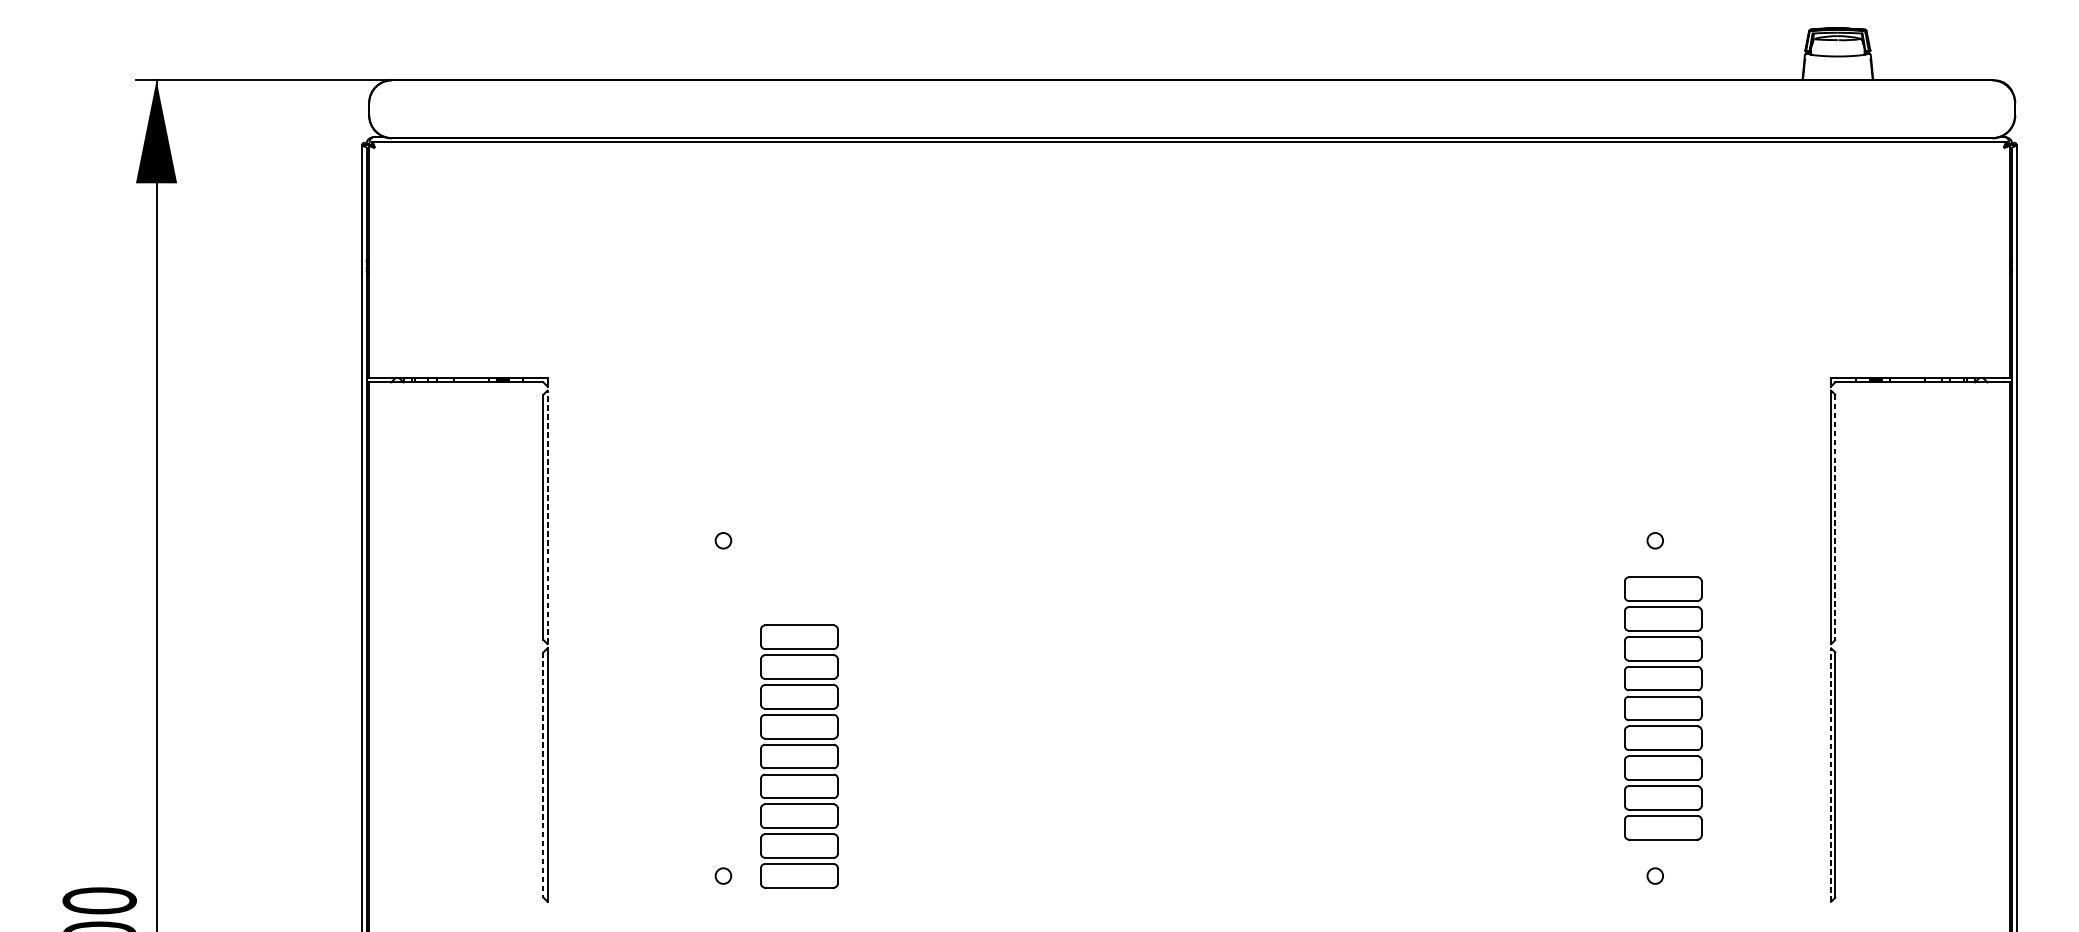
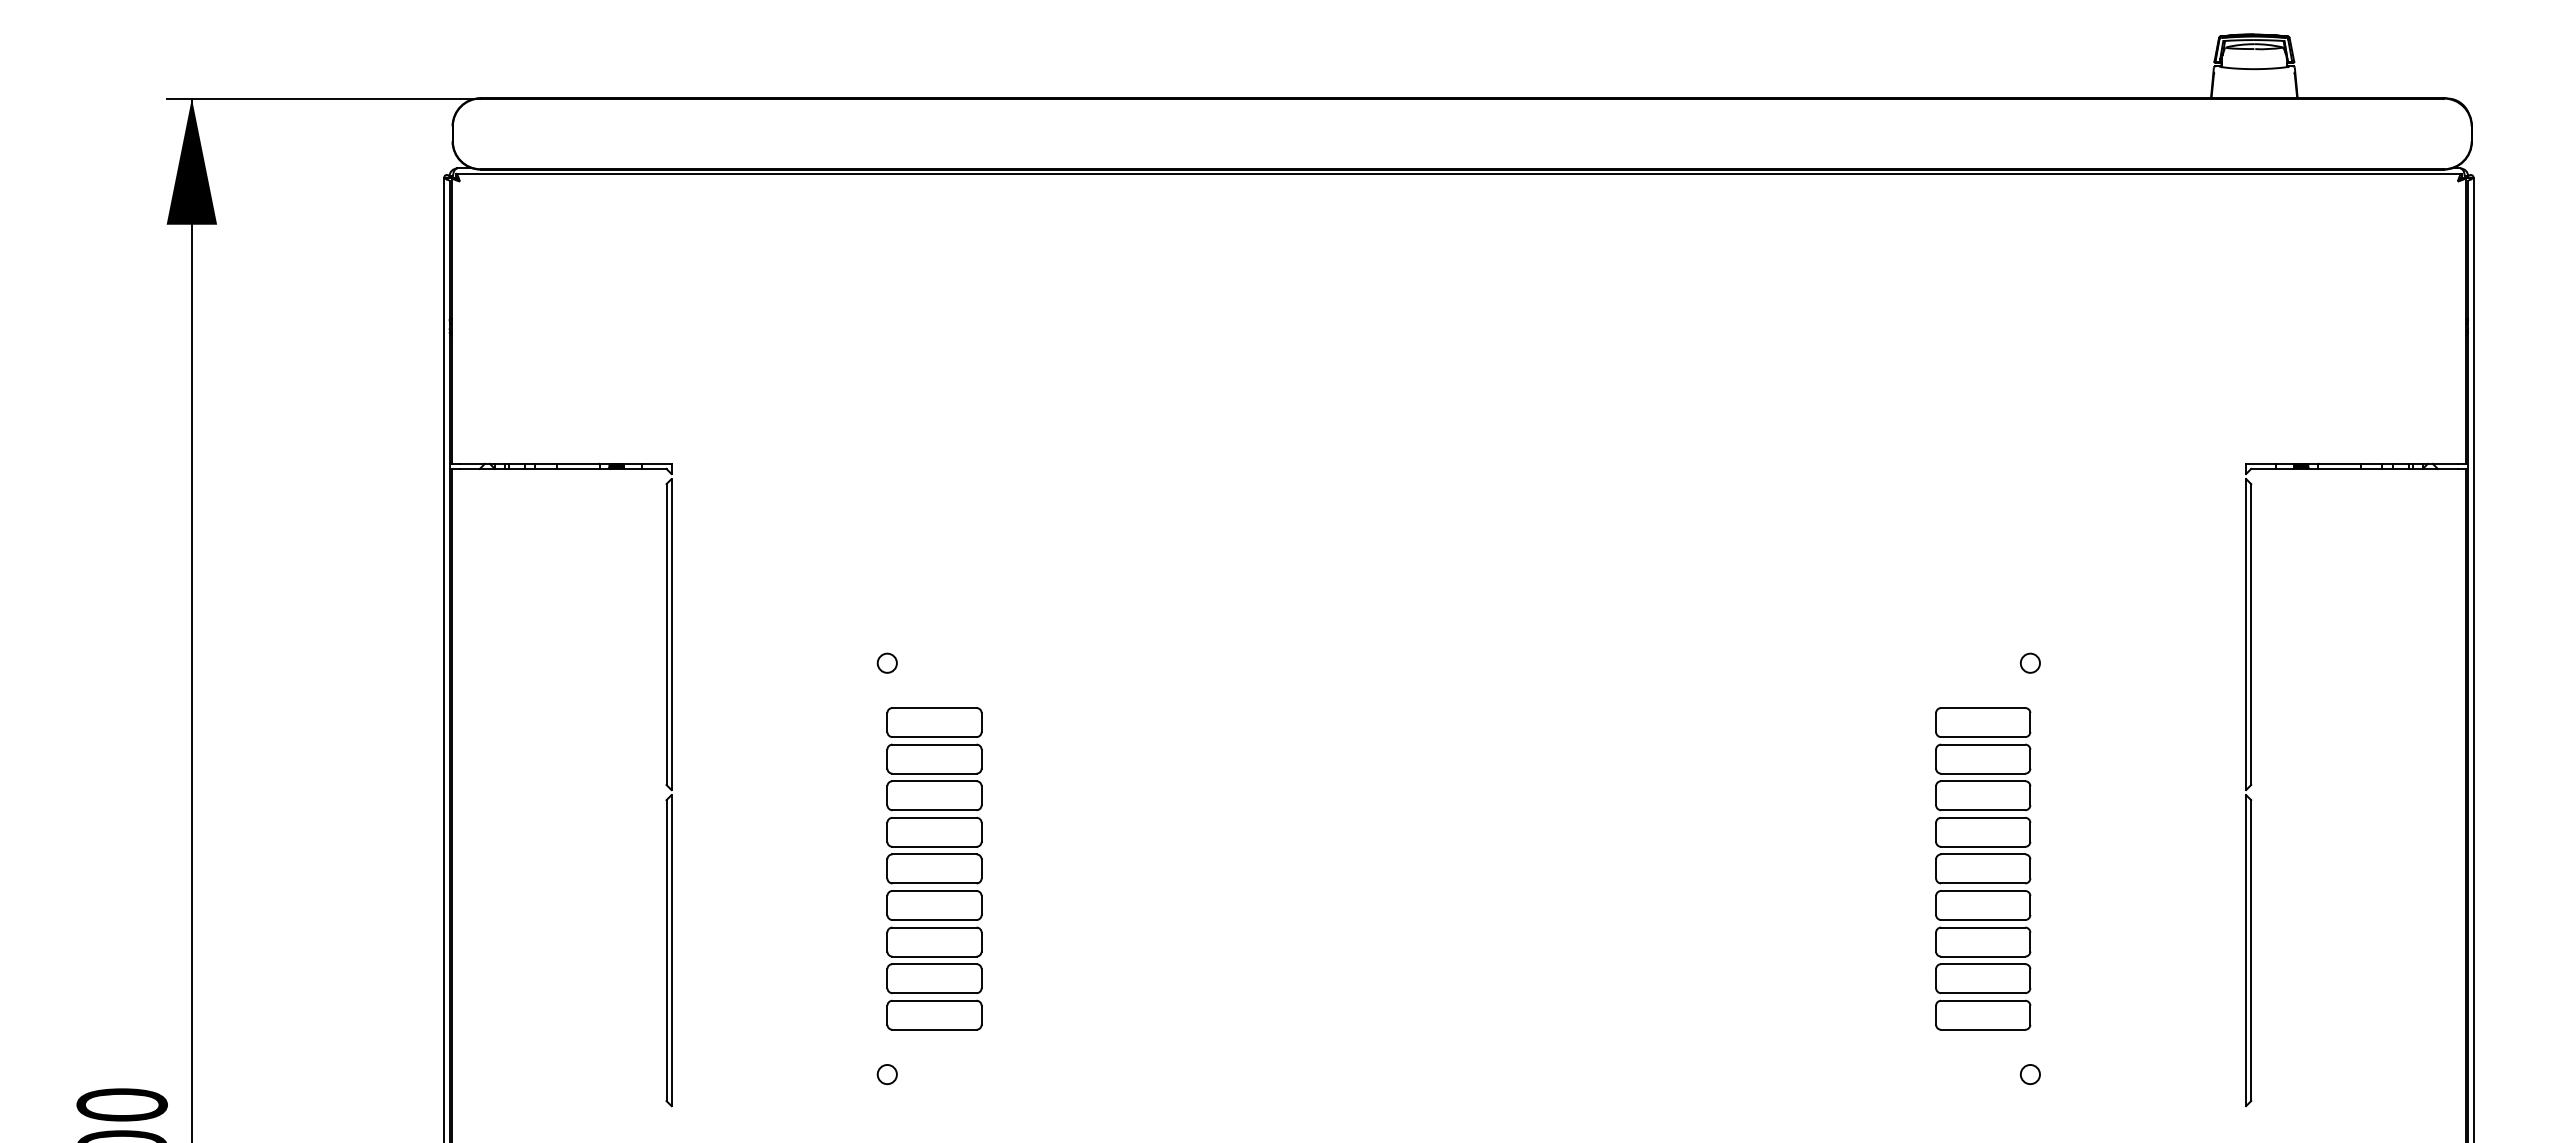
line: (547, 517) -> (671, 634), dashed -> solid
line: (1835, 518) -> (2251, 635), dashed -> solid
part: (1663, 708) -> (1983, 868), moved
part: (799, 756) -> (934, 868), moved
line: (1831, 774) -> (2246, 950), dashed -> solid
line: (543, 775) -> (666, 951), dashed -> solid

